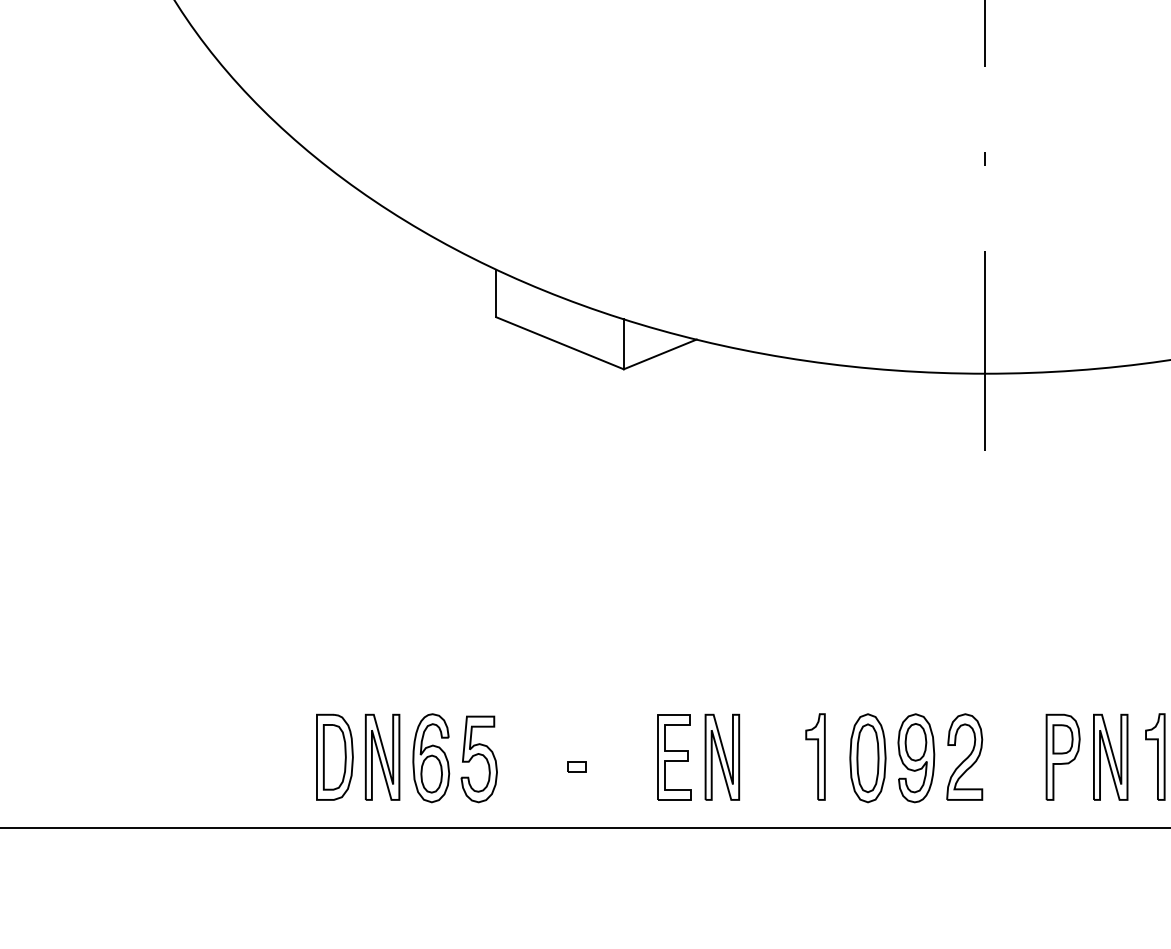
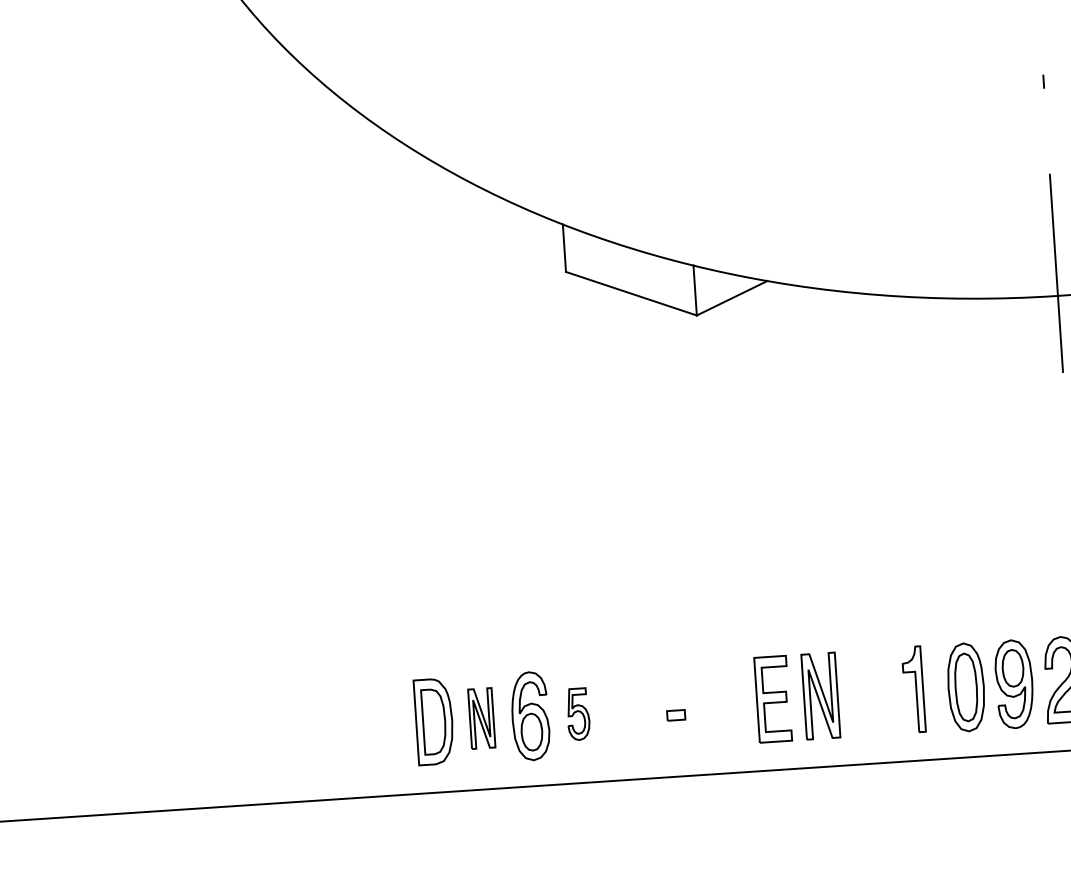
part: (382, 756) -> (481, 717), size x0.7
part: (478, 759) -> (577, 714), size x0.6

